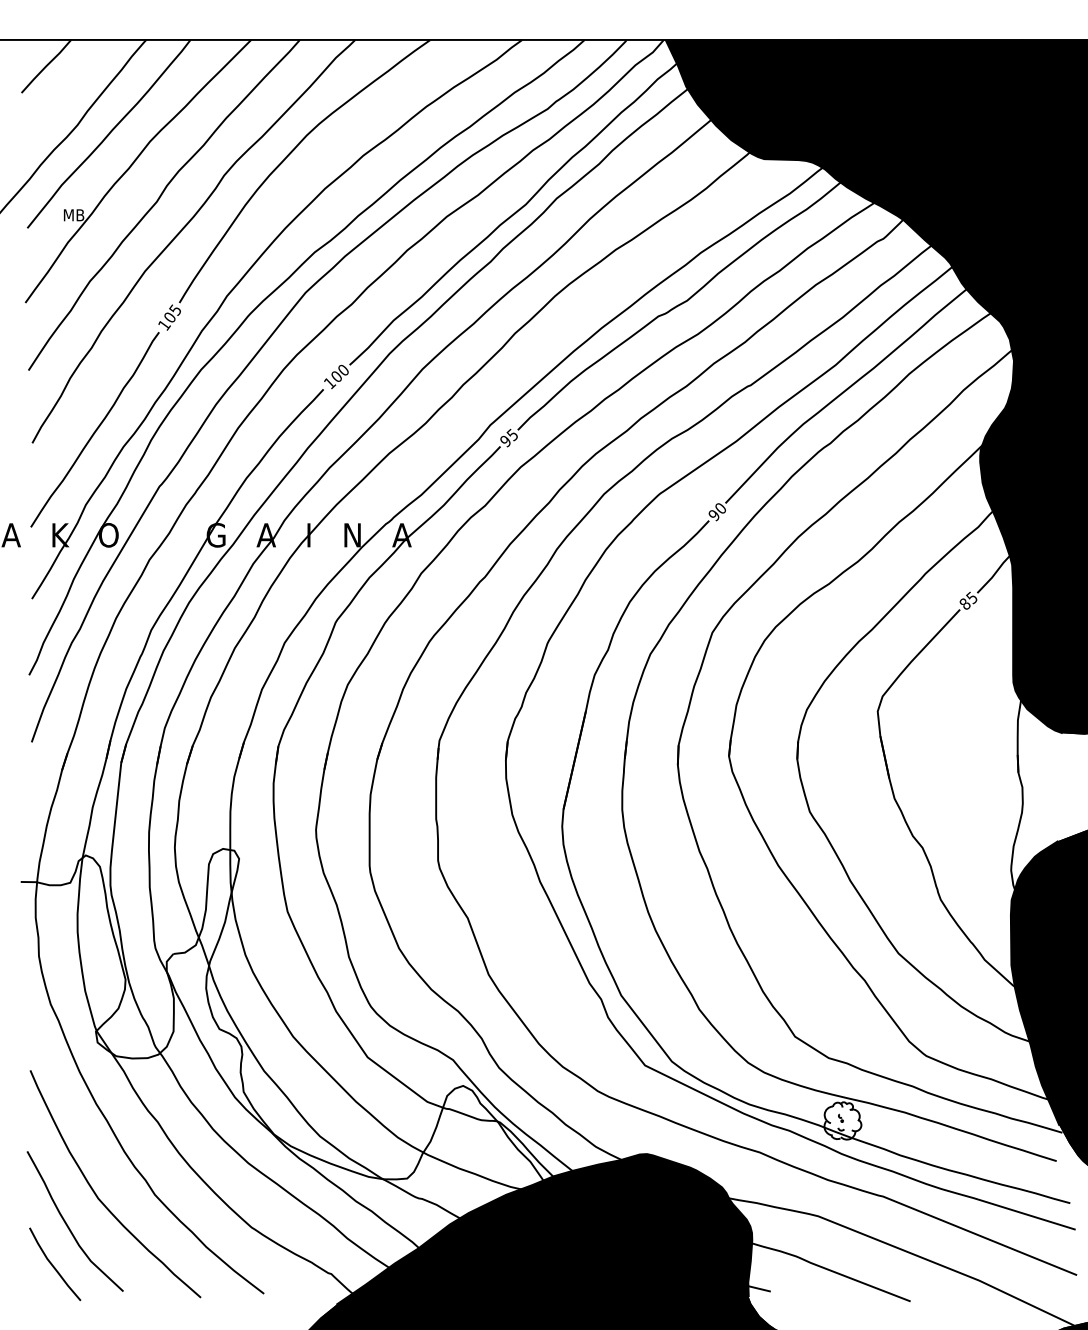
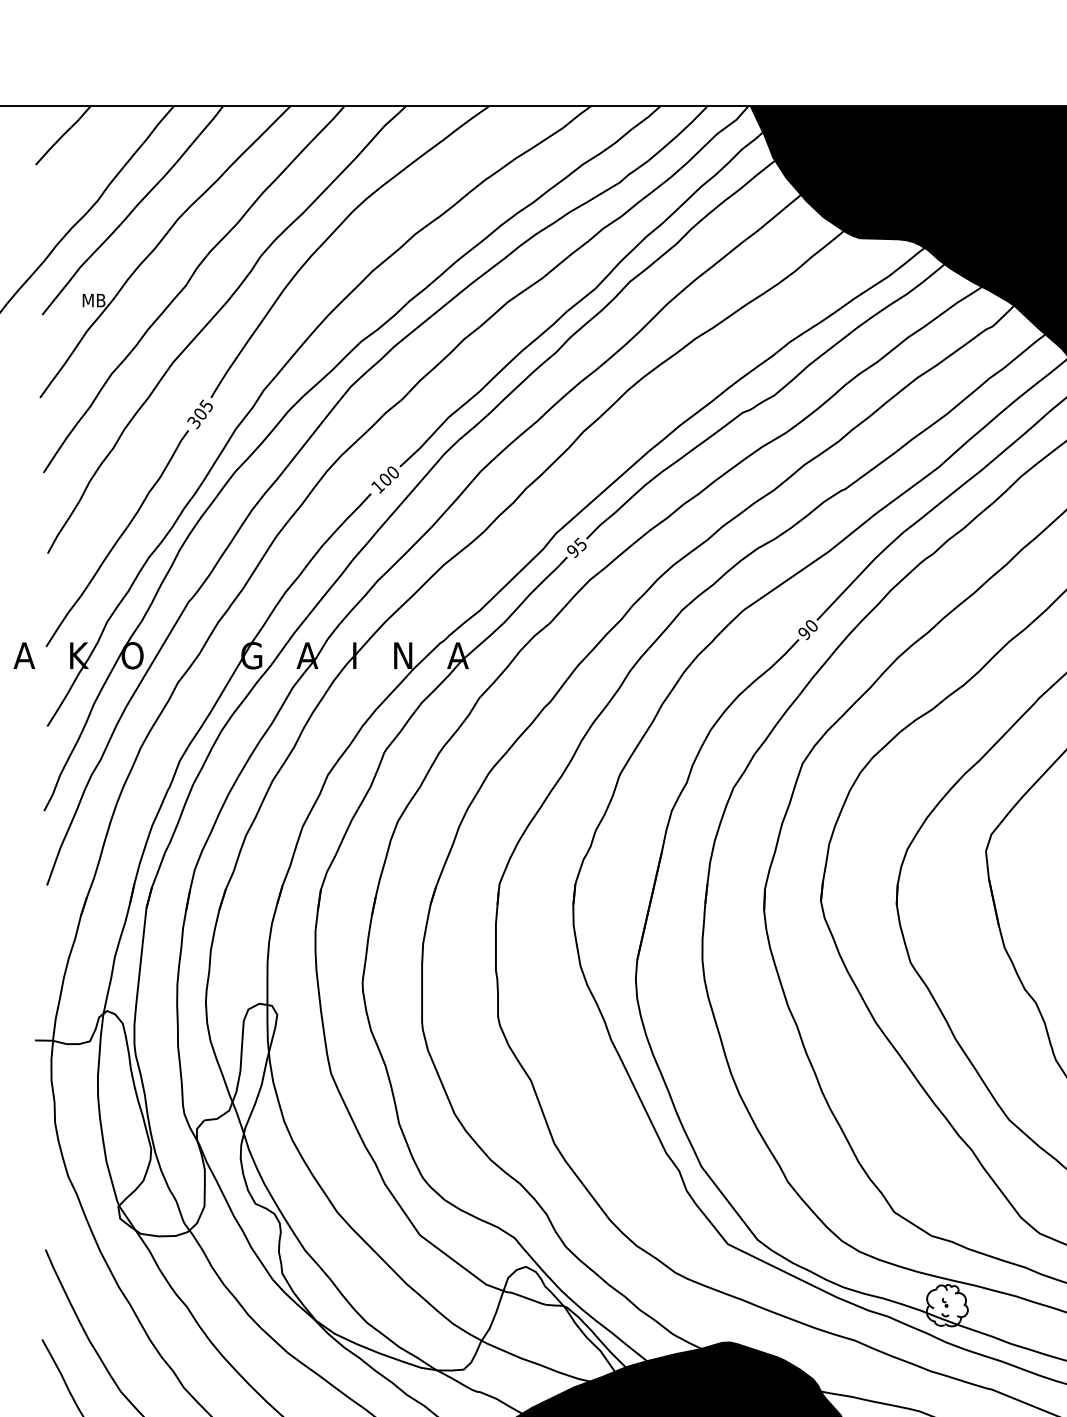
text: (164, 325) -> (194, 422), 105 -> 305

